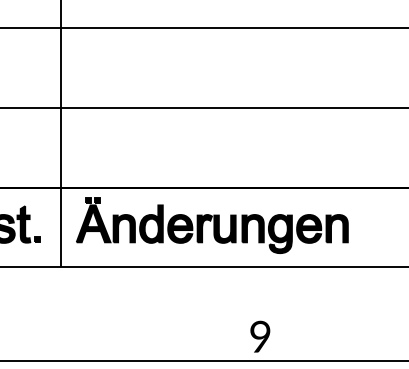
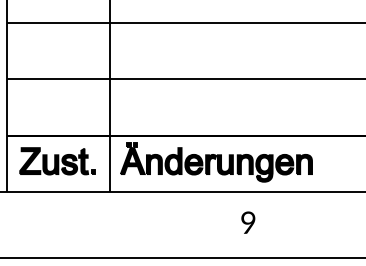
text: (260, 336) -> (248, 222), moved

